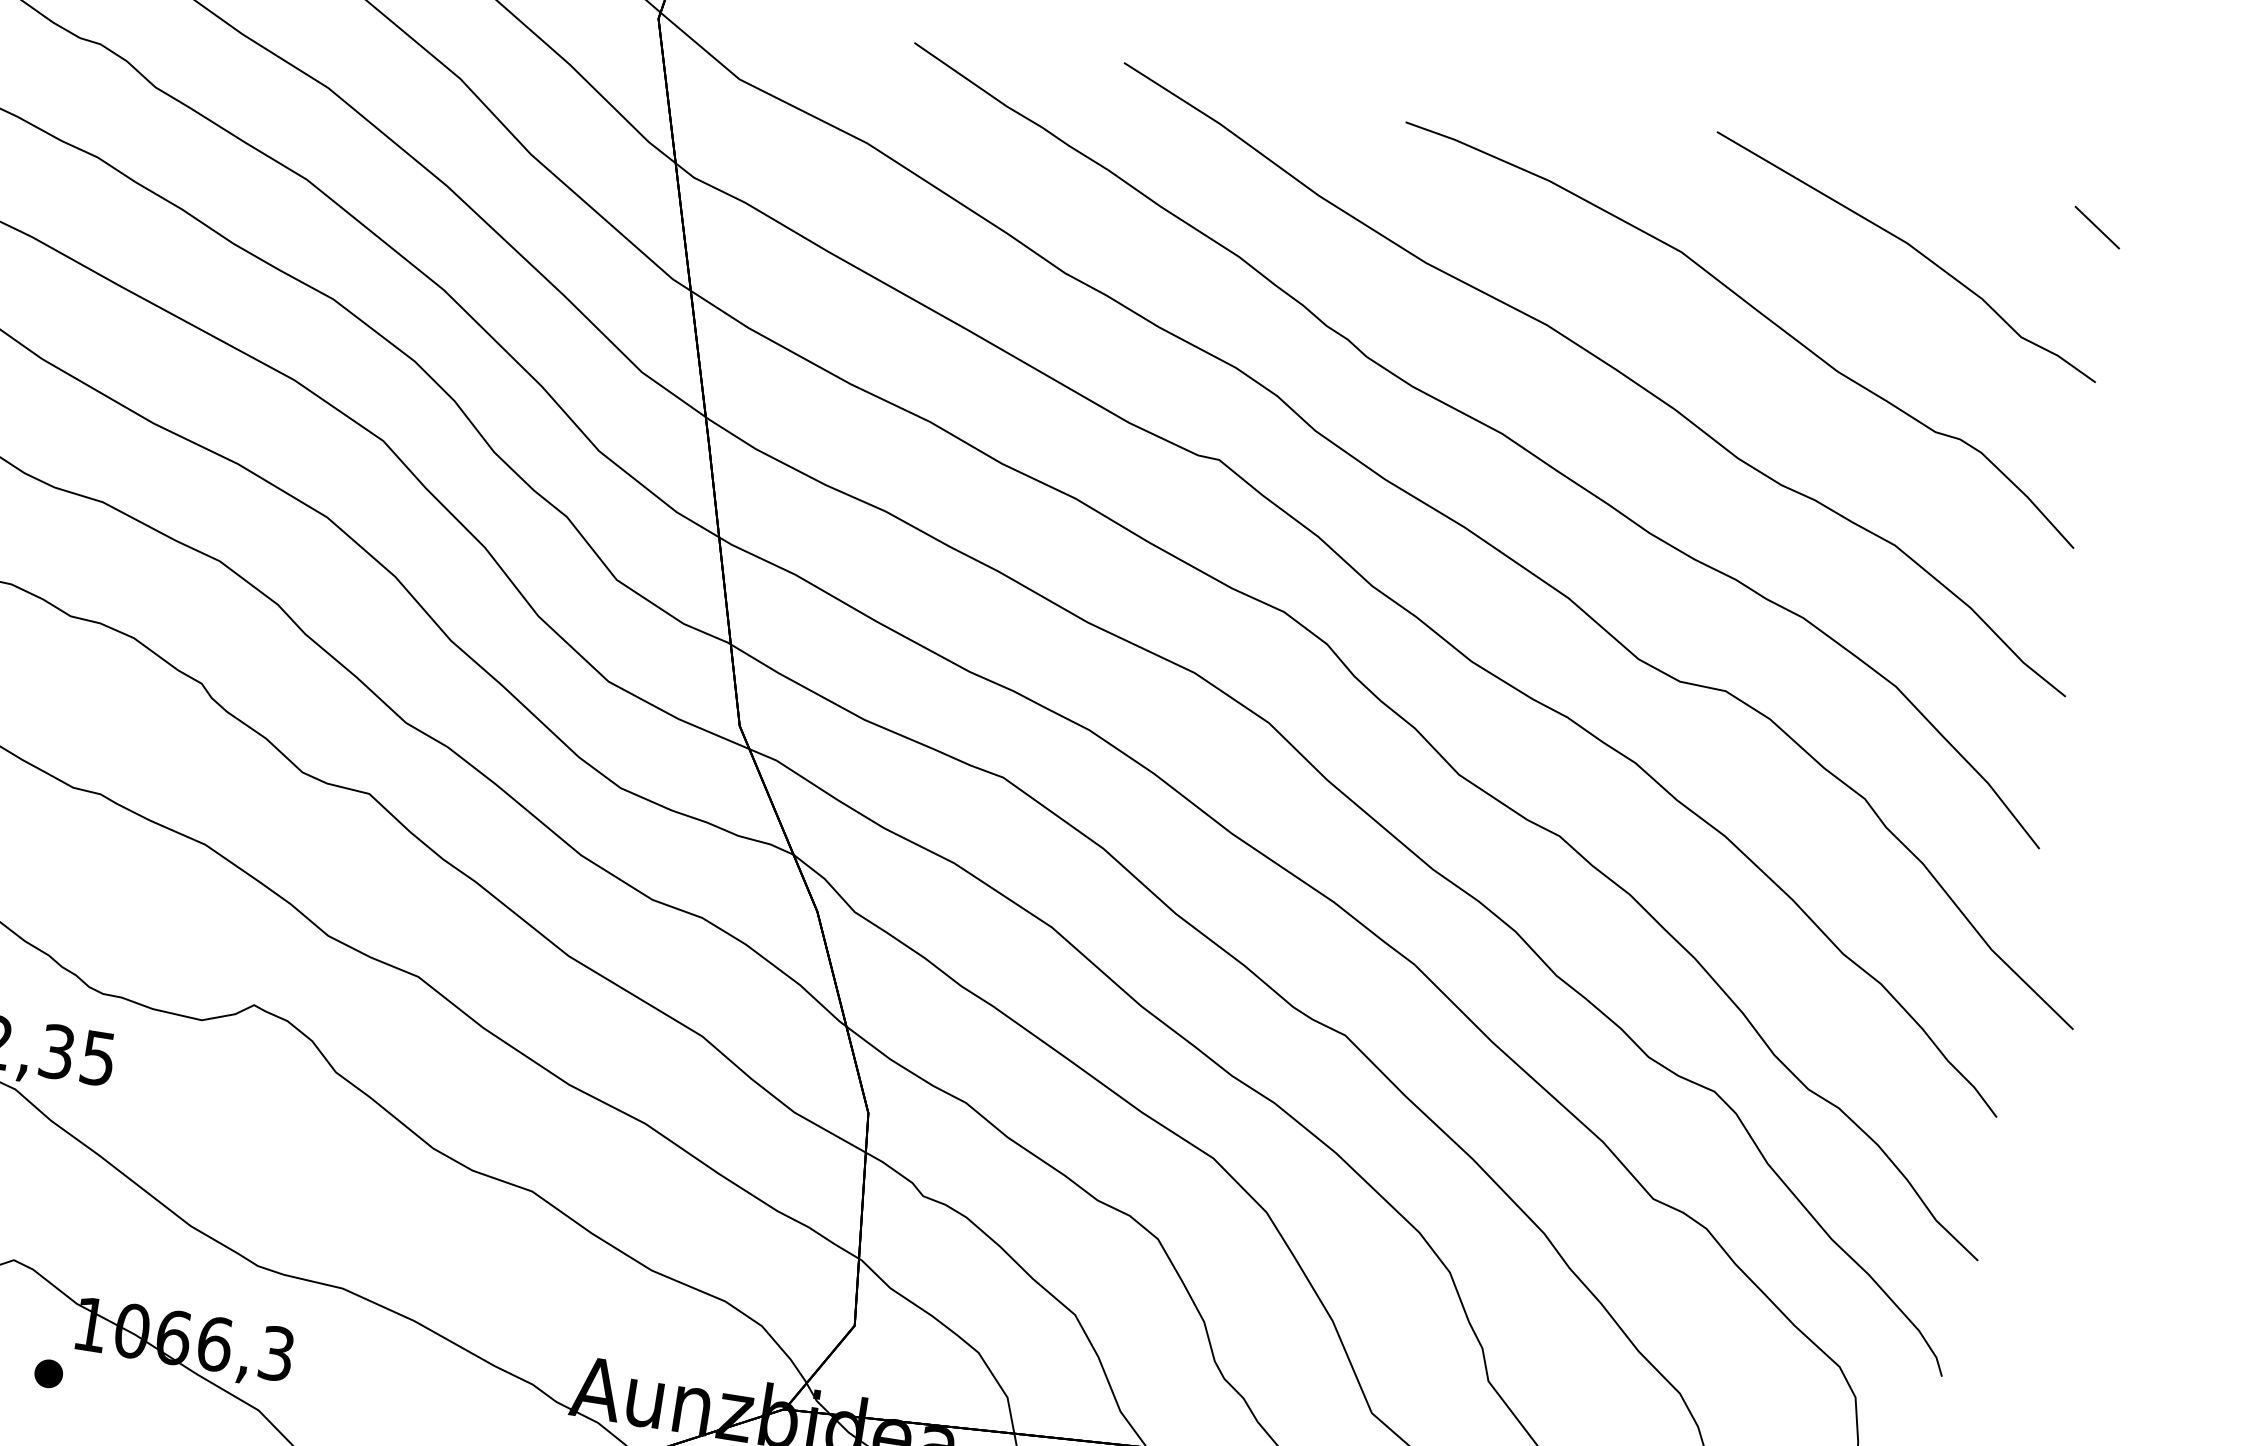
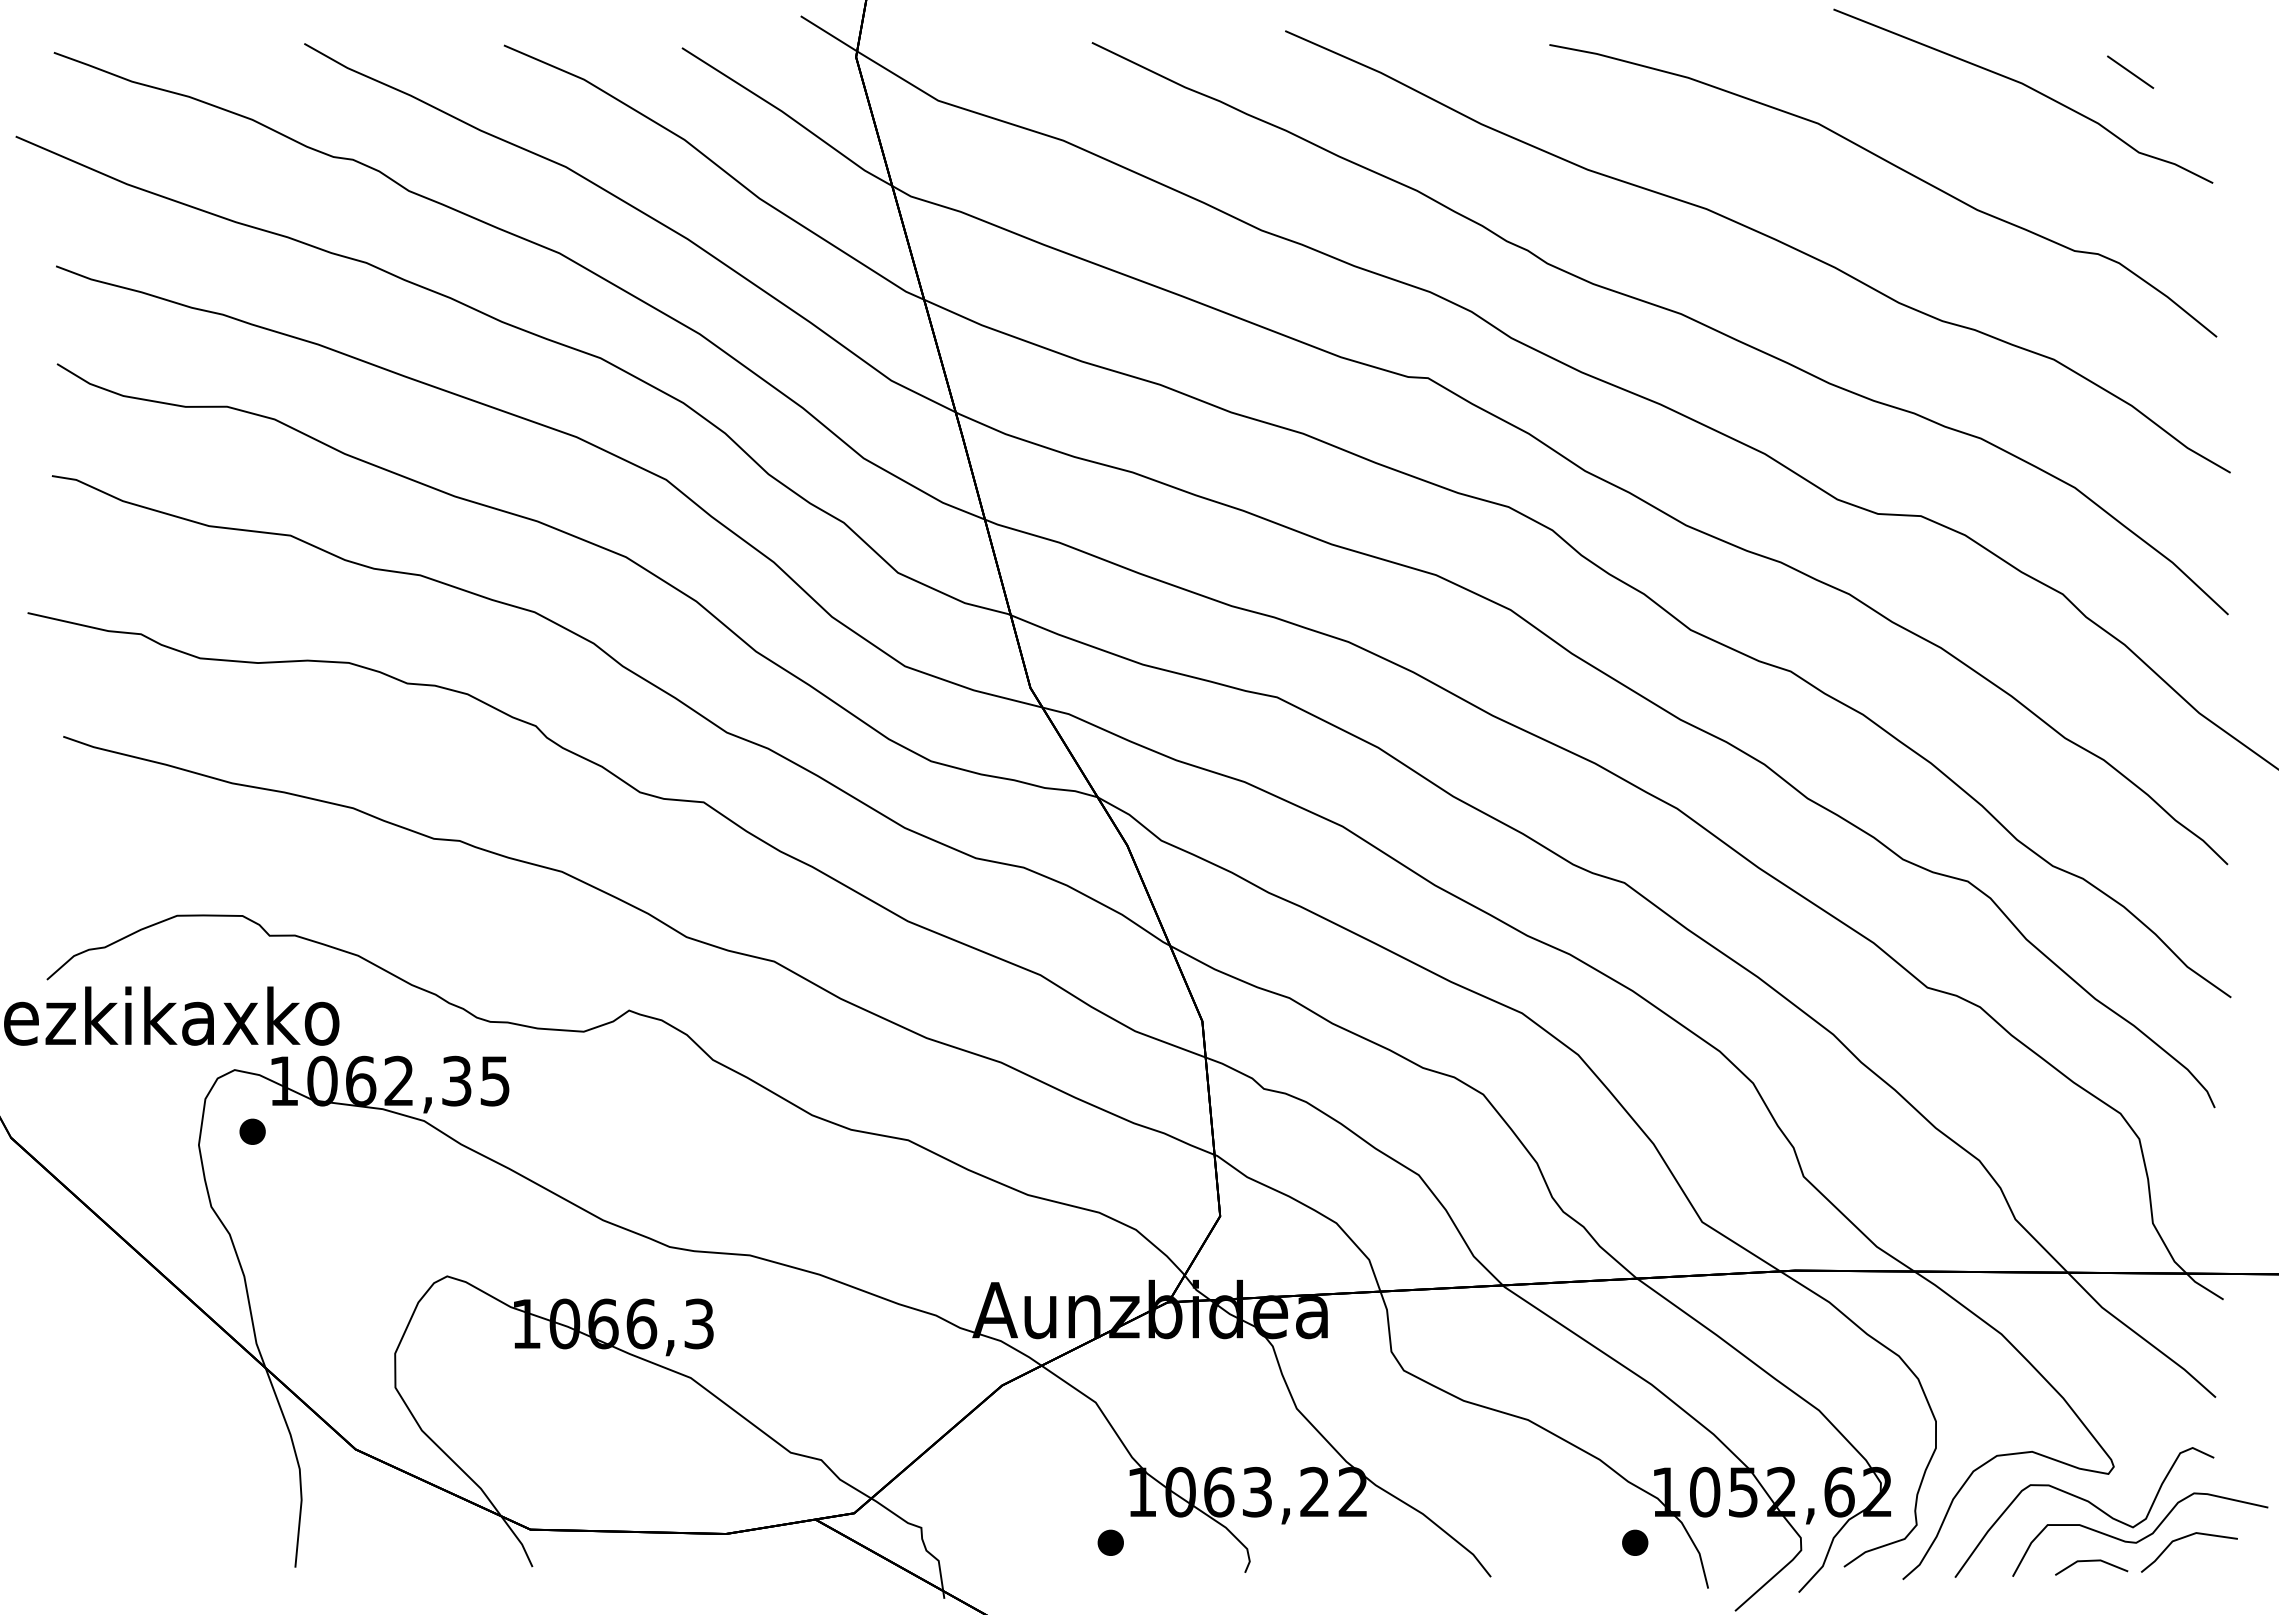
line: (2097, 226) -> (2130, 71), moved
part: (49, 1373) -> (495, 1374), removed

